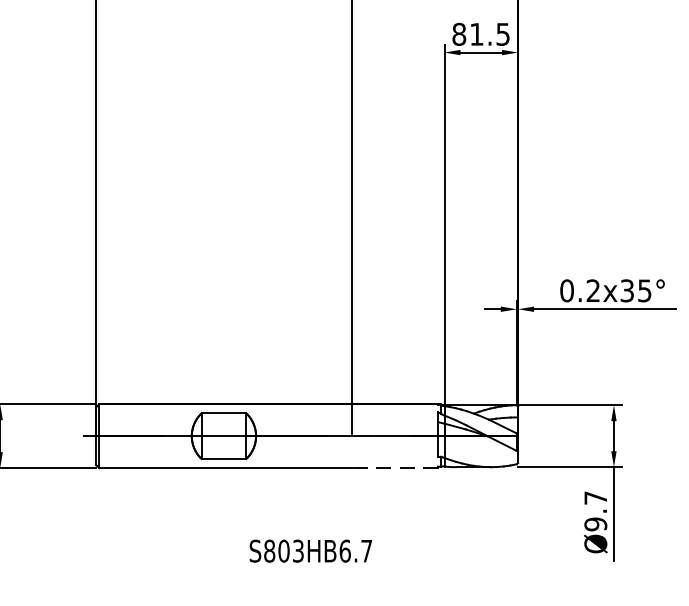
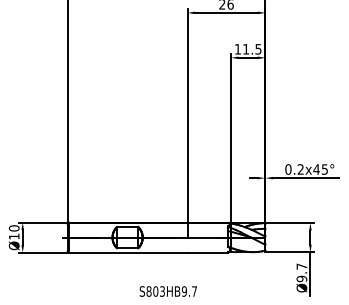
text: (458, 34) -> (237, 49), 81.5 -> 11.5
text: (626, 290) -> (316, 169), 0.2x35° -> 0.2x45°
line: (394, 467) -> (207, 252), dashed -> solid
text: (345, 551) -> (184, 291), S803HB6.7 -> S803HB9.7

